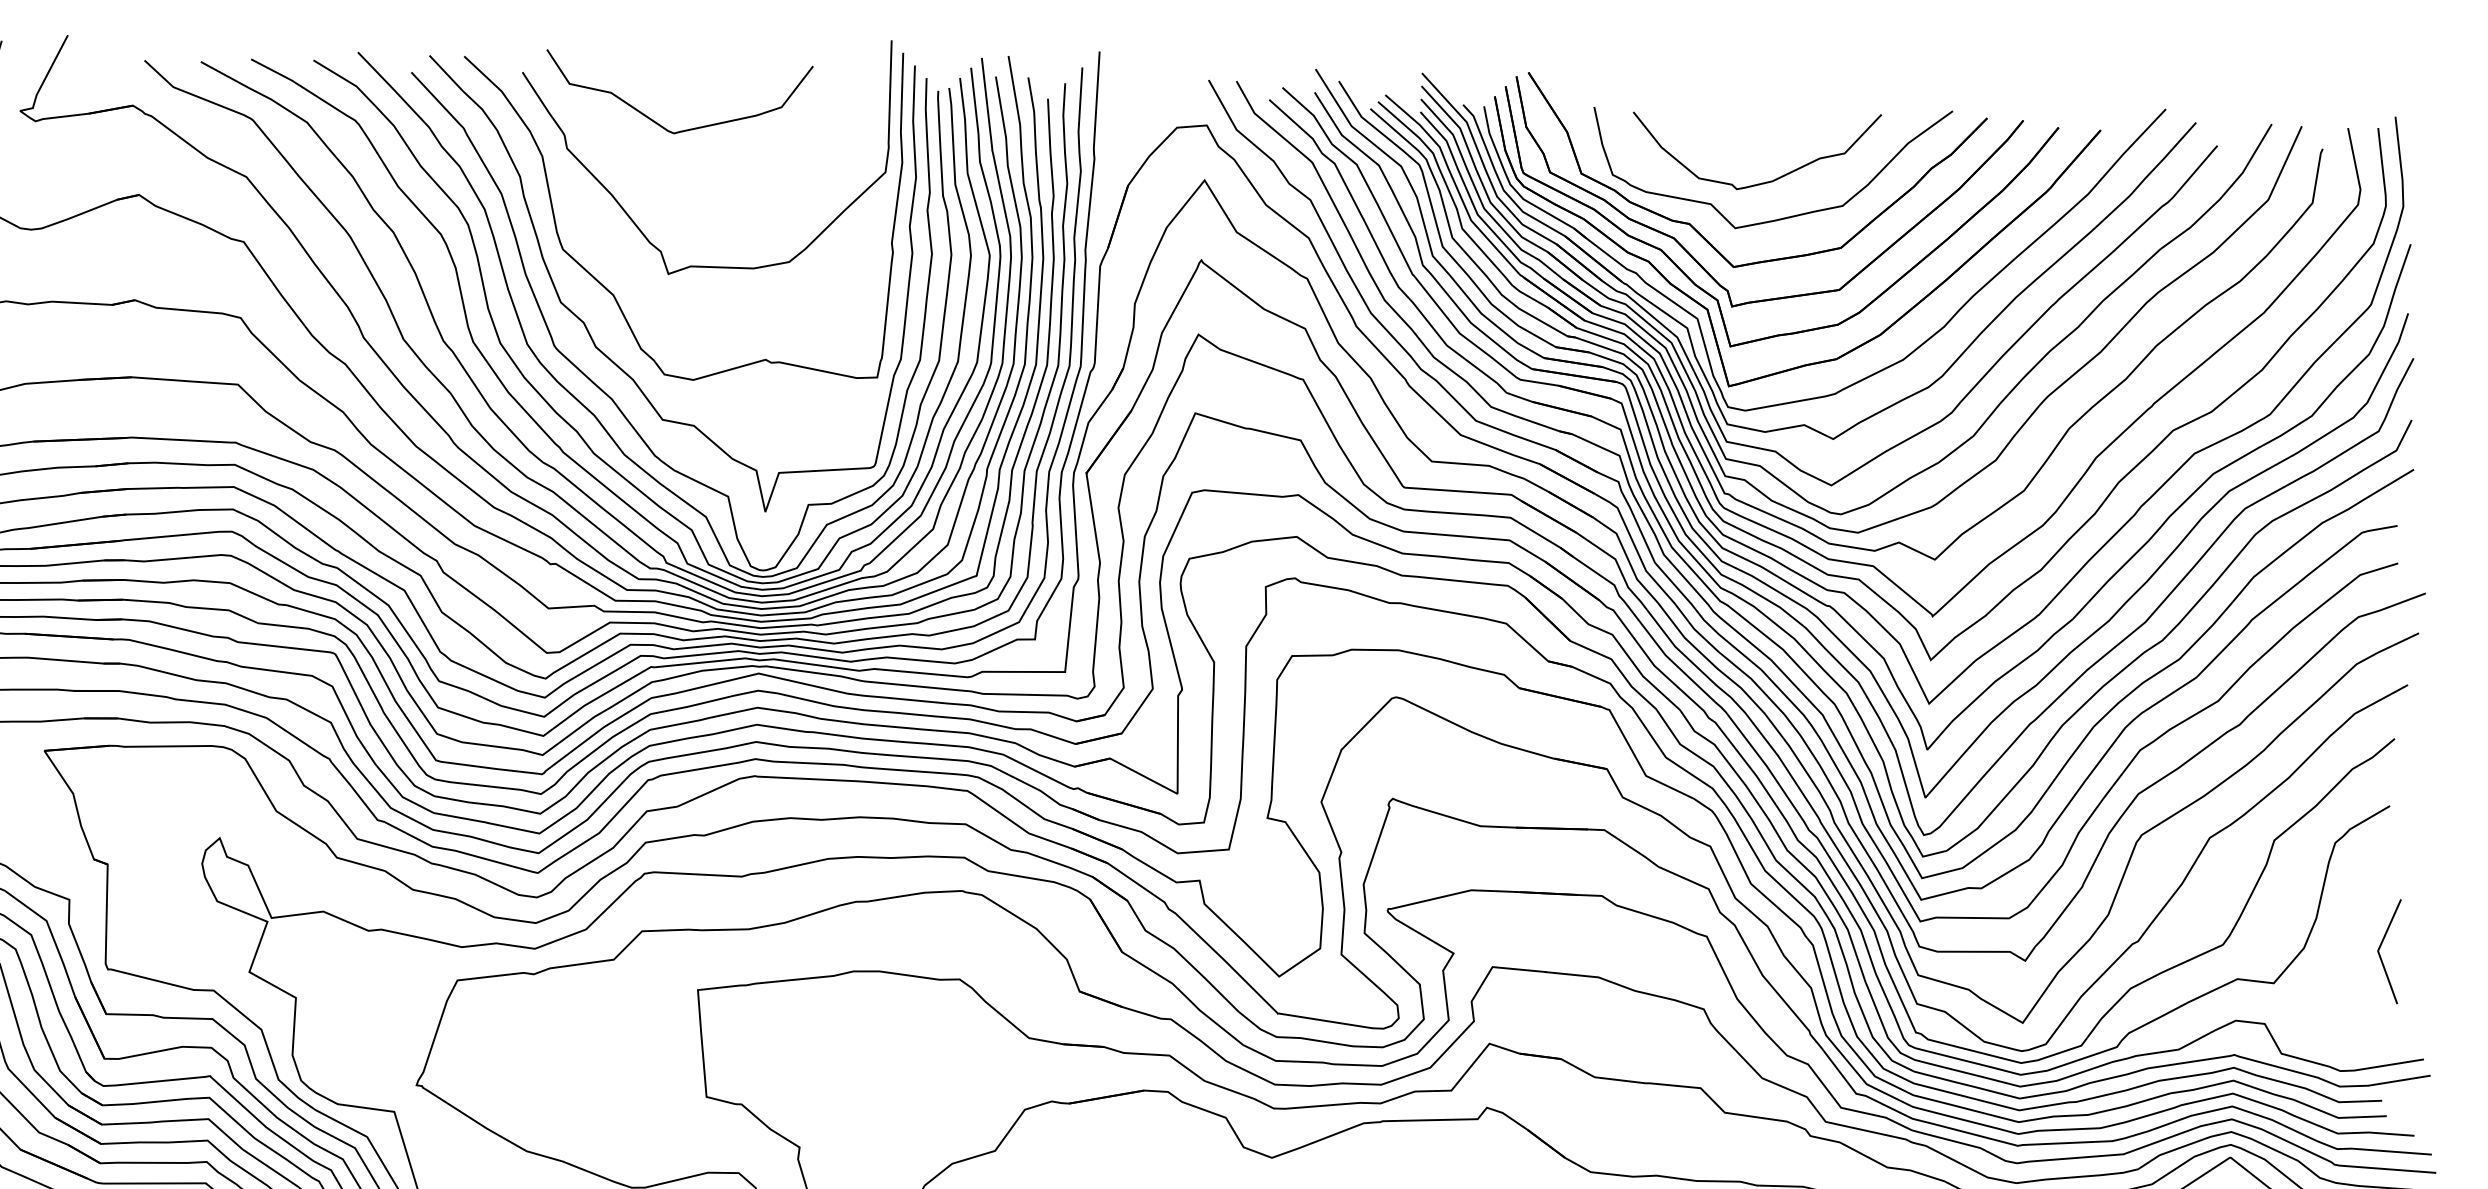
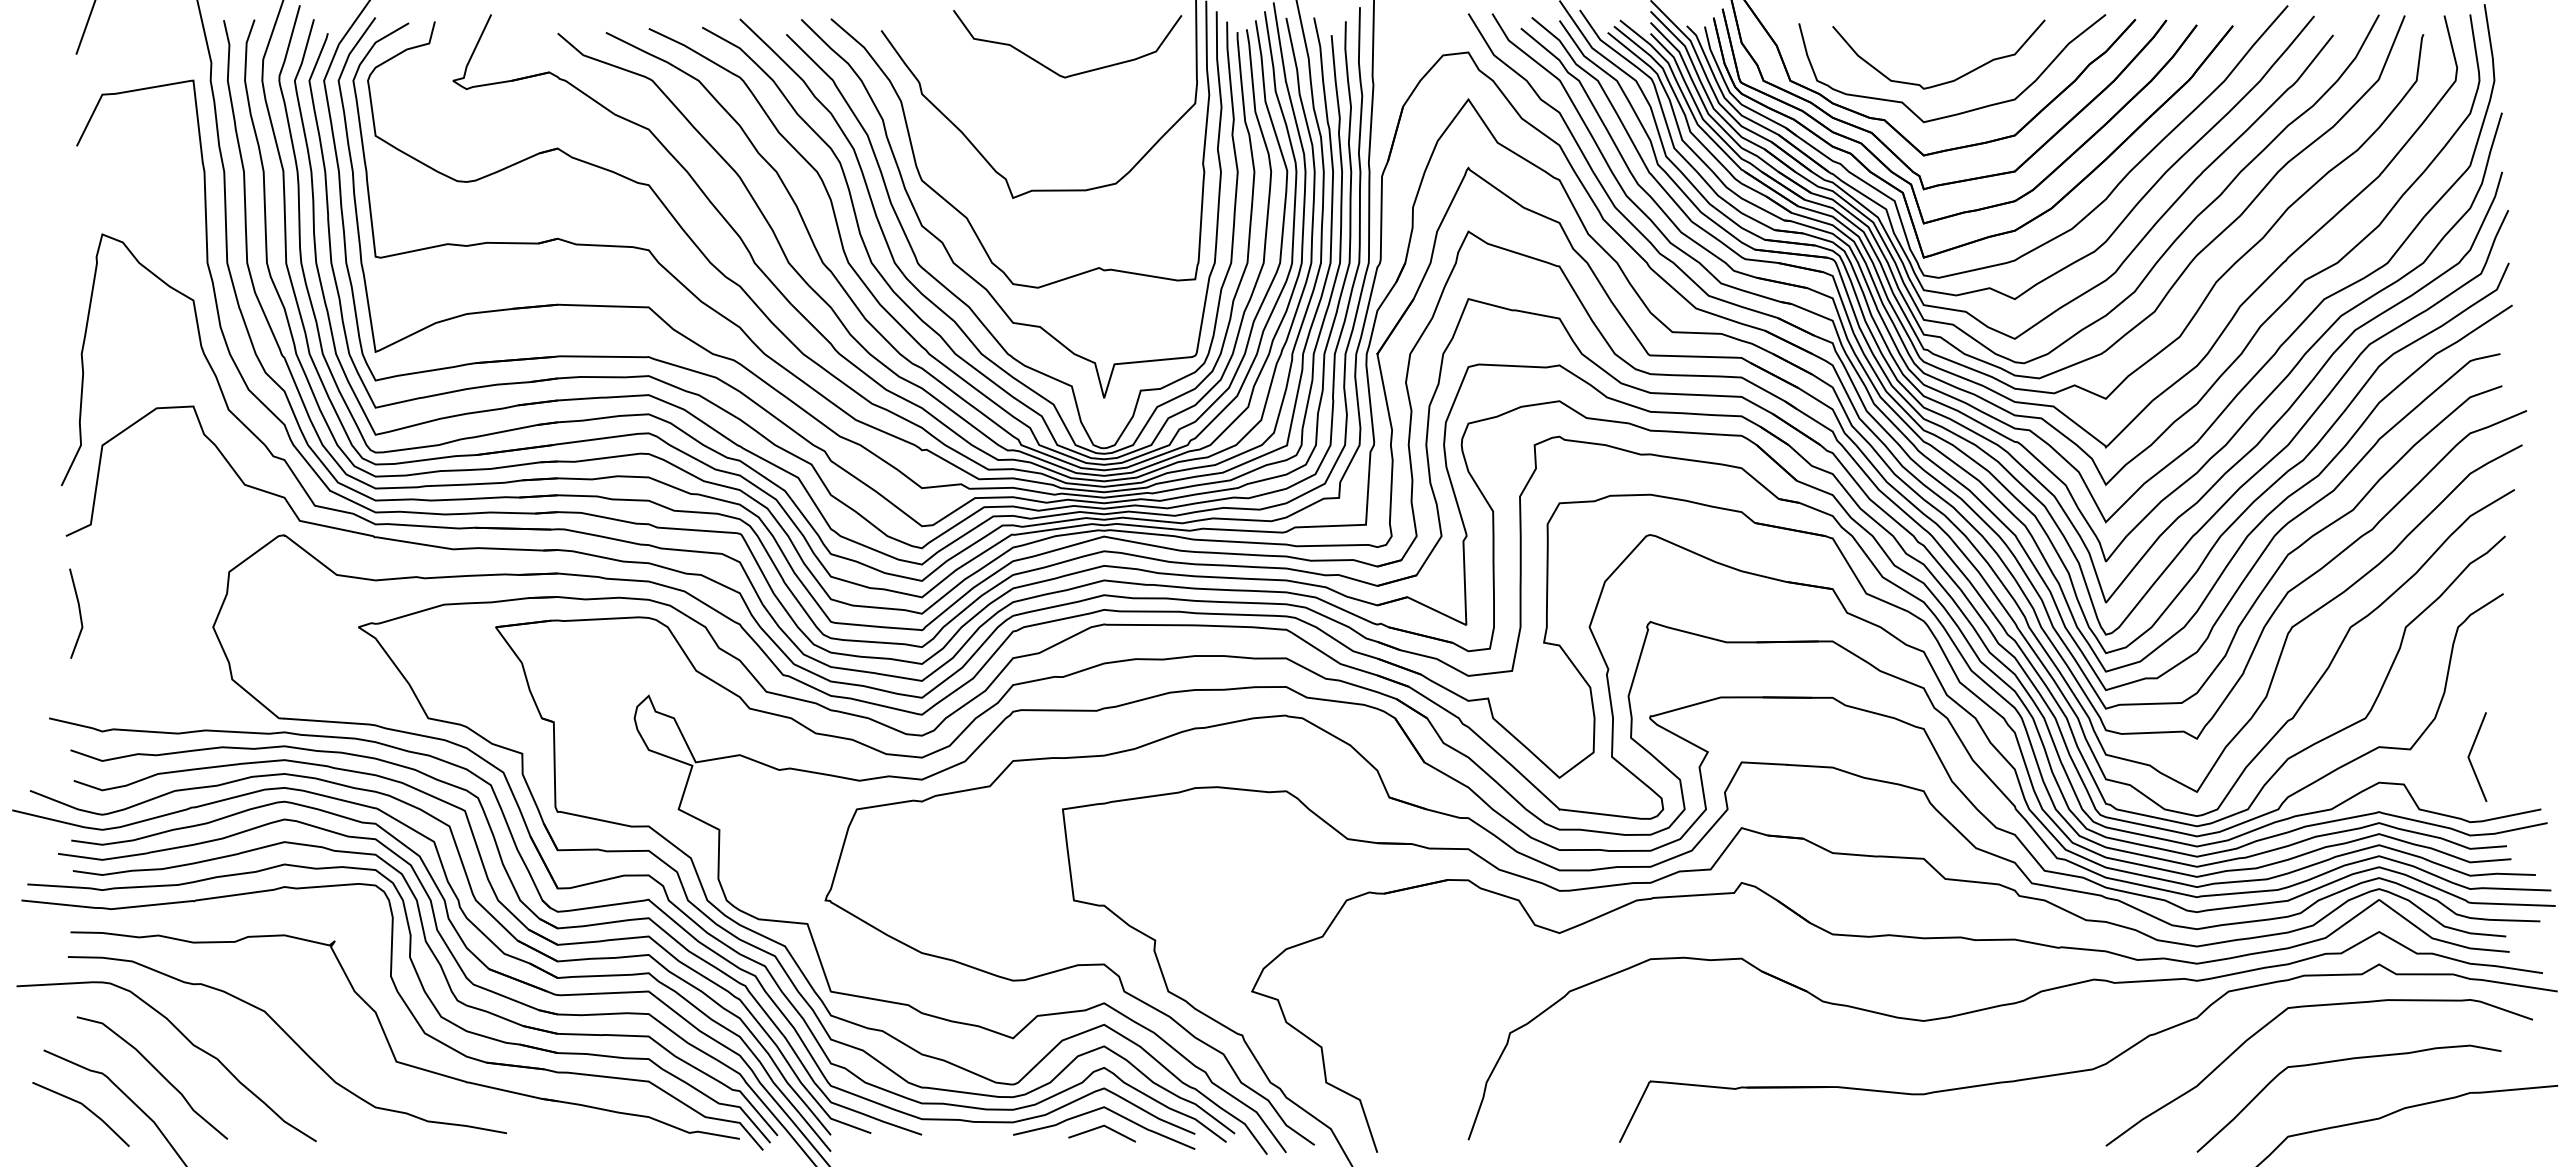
curve: (657, 122) -> (1050, 68), moved
line: (2380, 949) -> (2470, 755), moved

